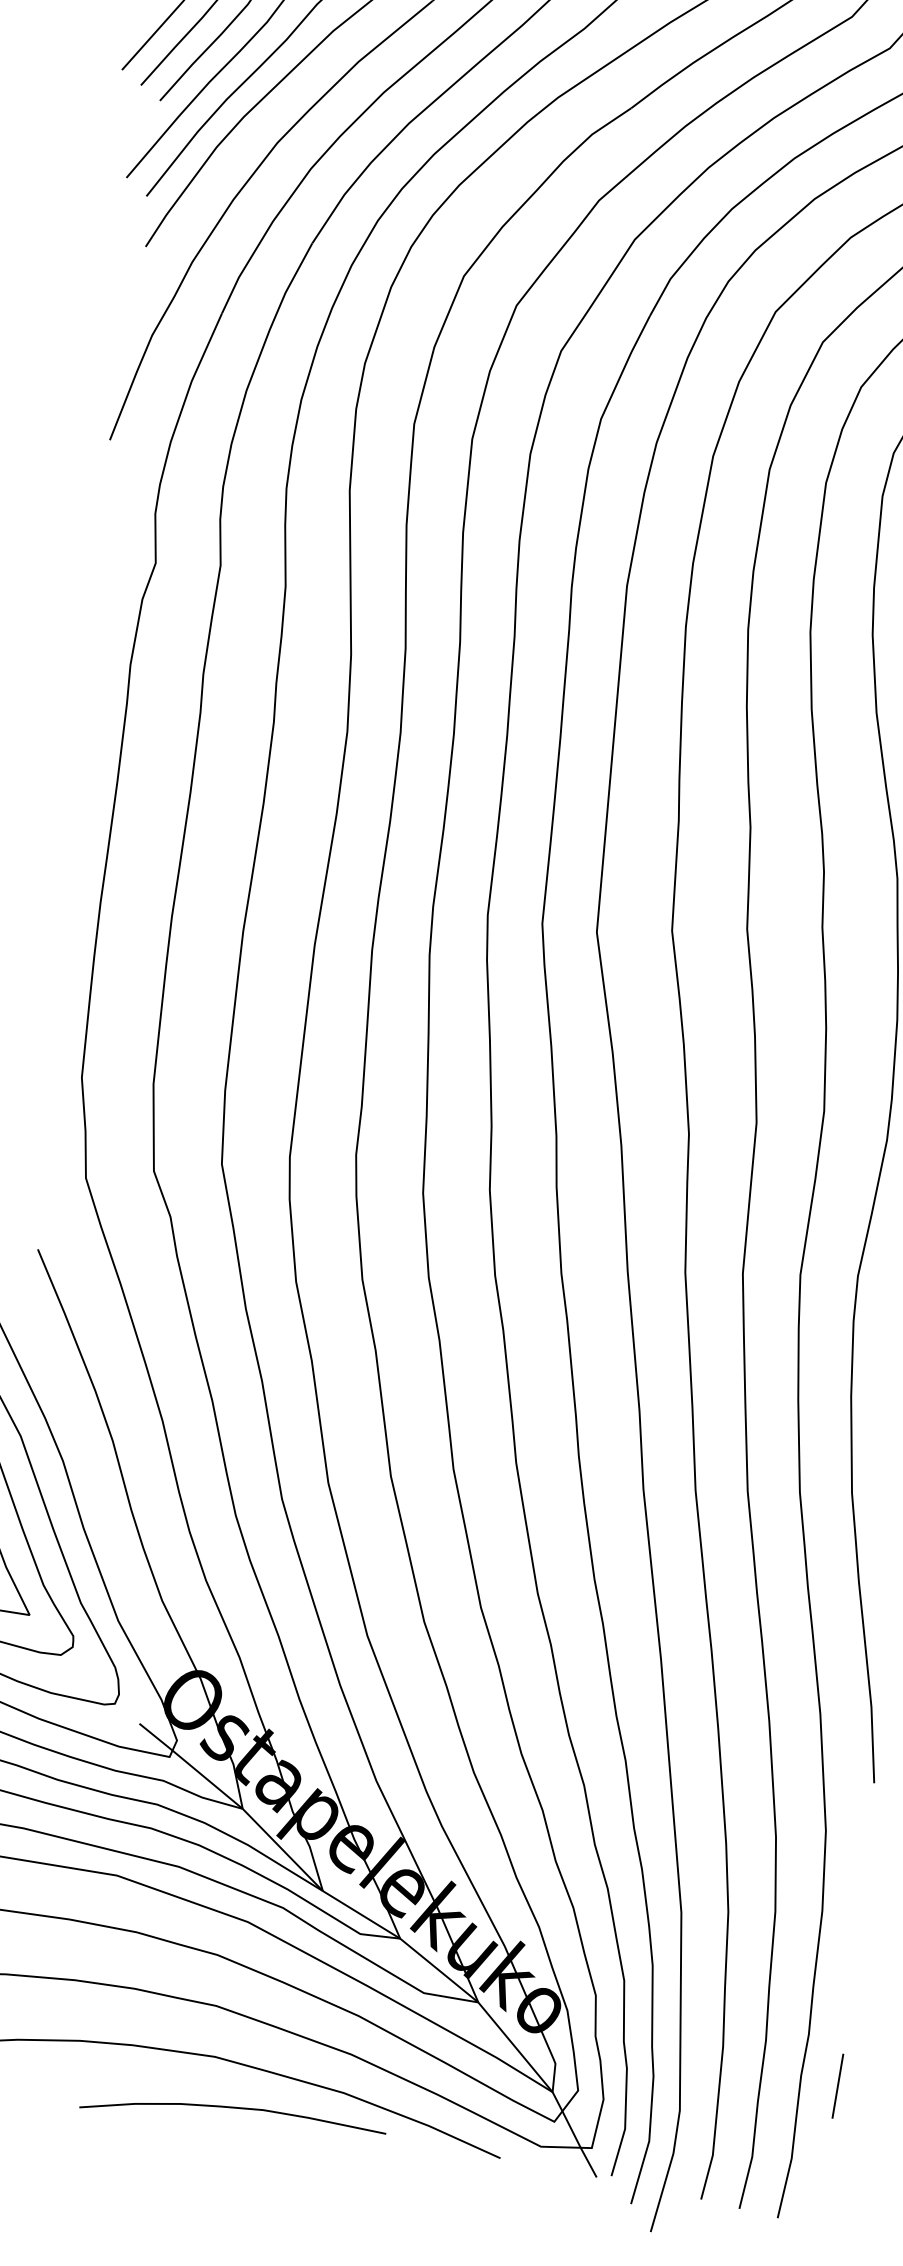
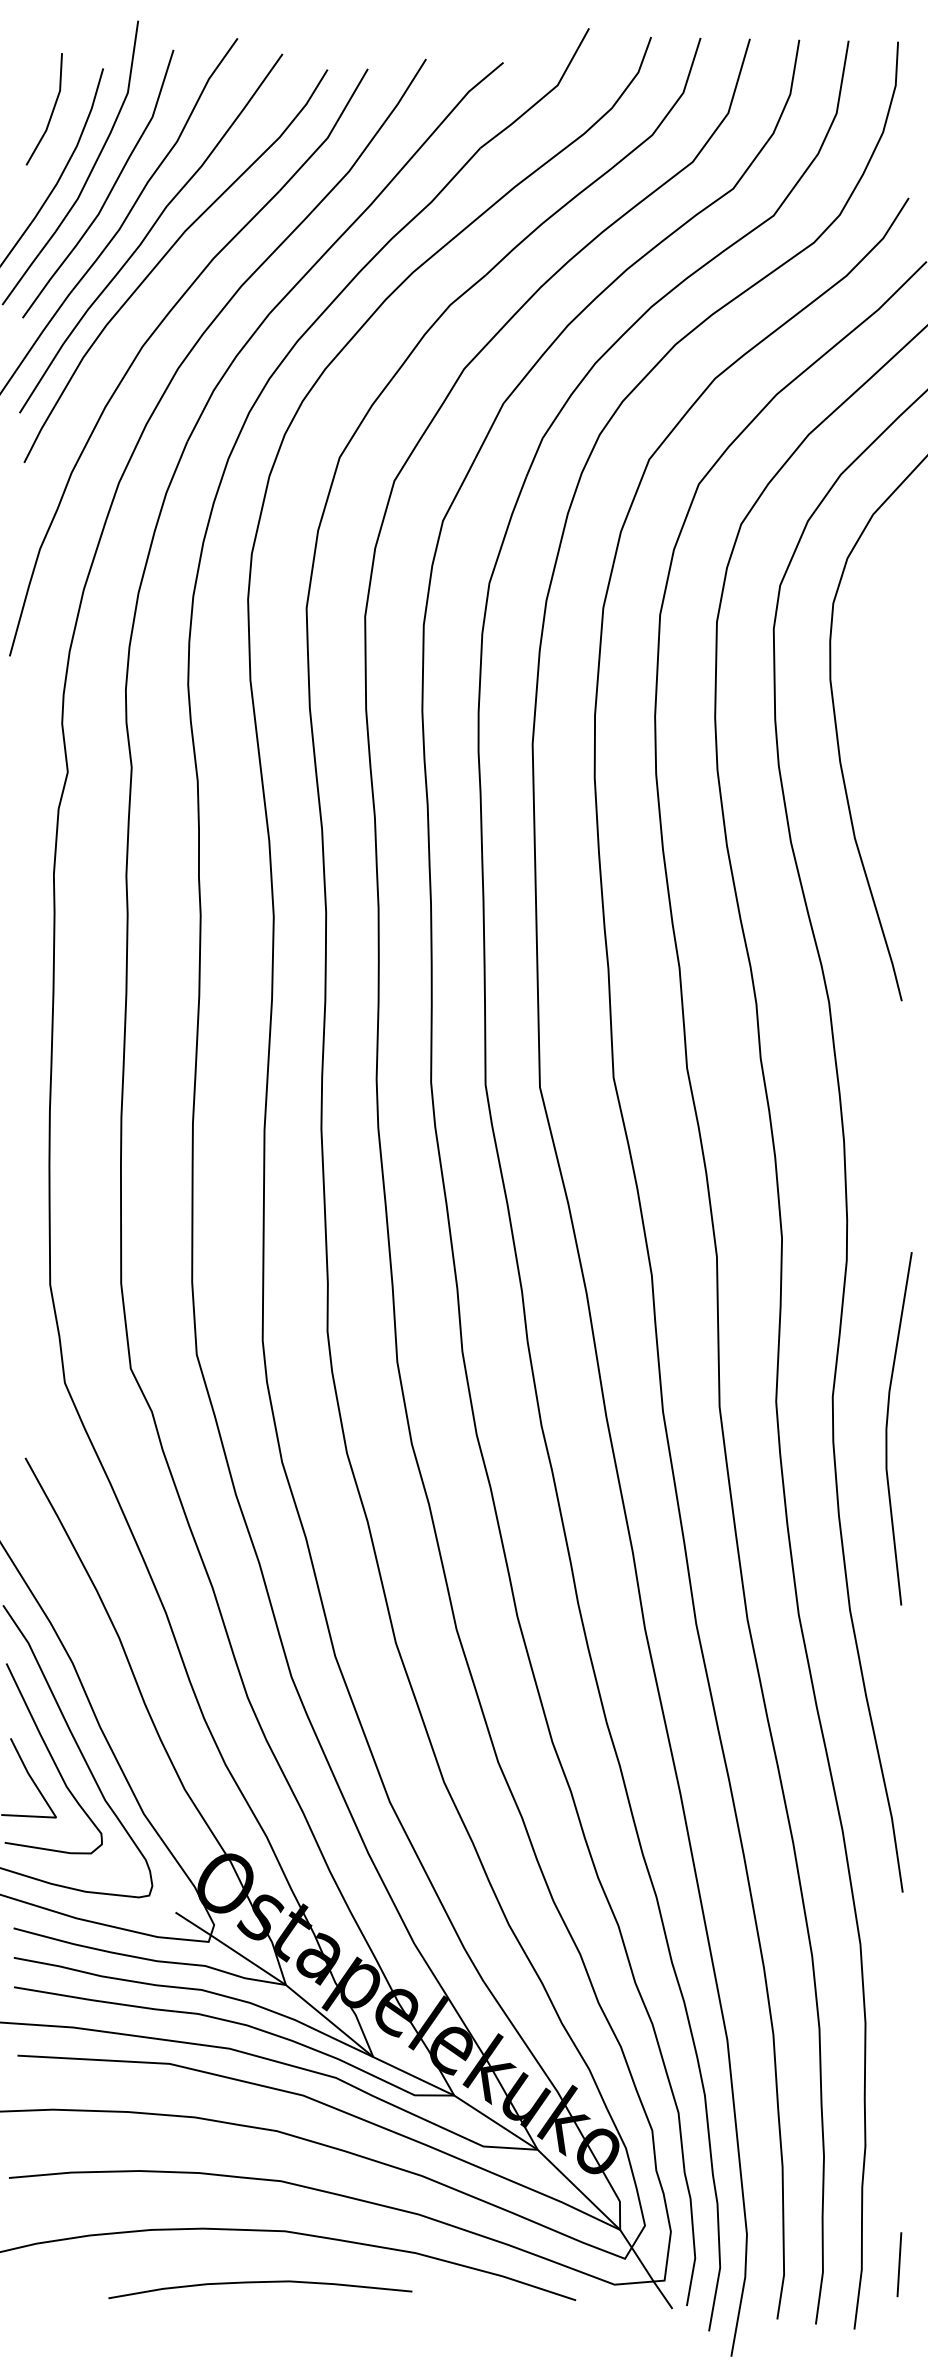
line: (837, 2086) -> (899, 2264), moved
curve: (231, 2108) -> (257, 2283), moved

